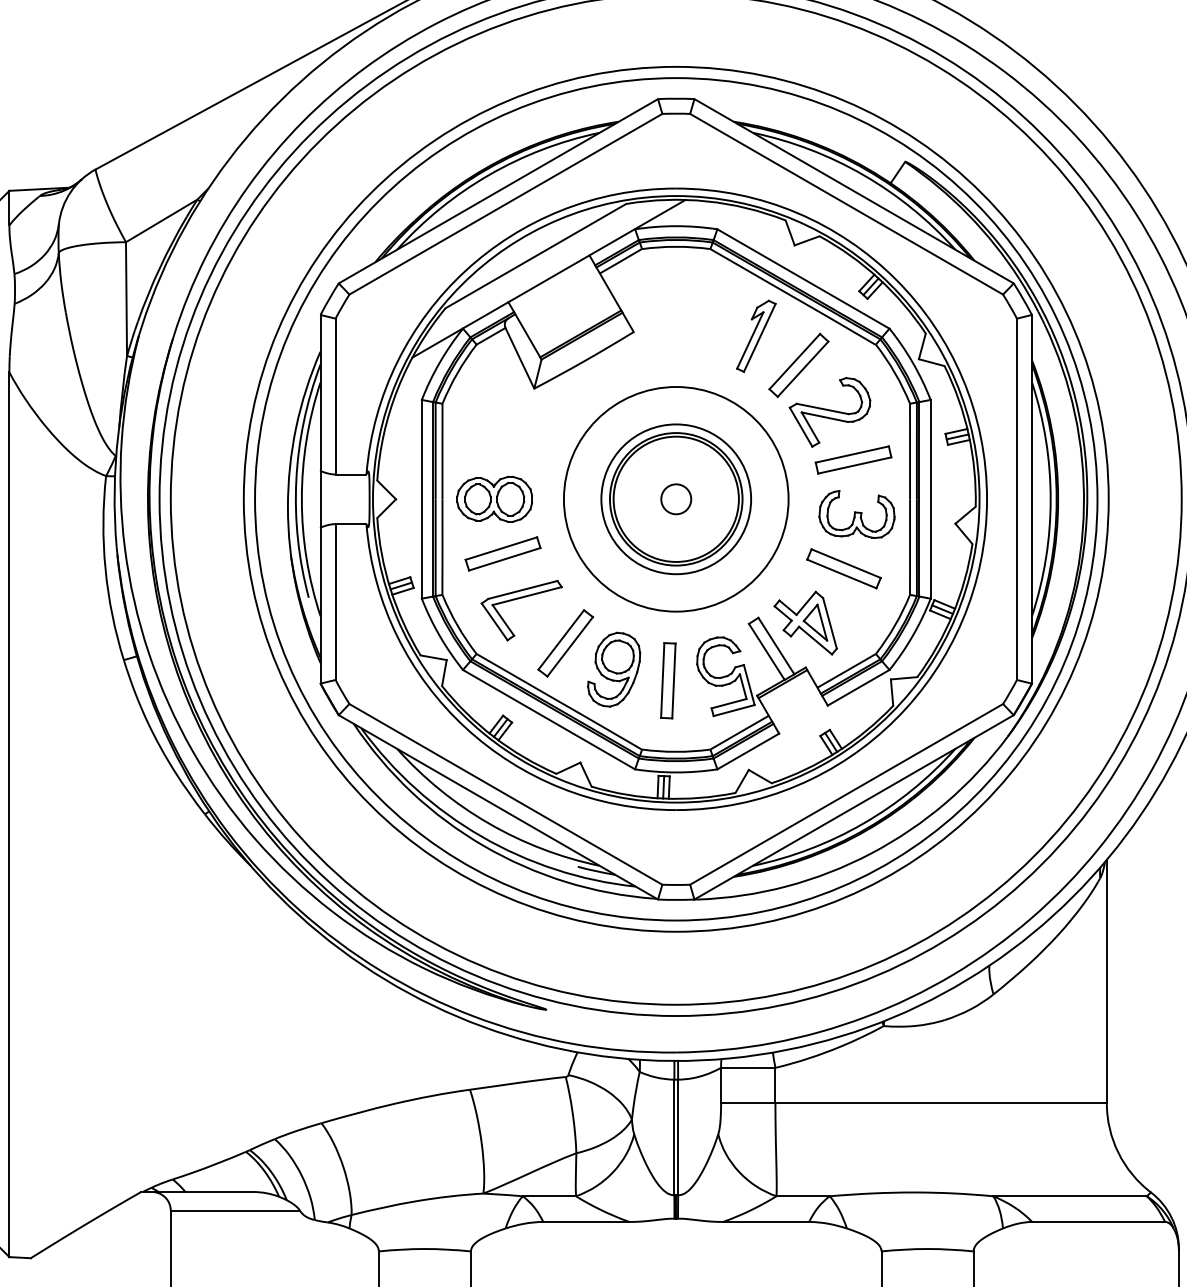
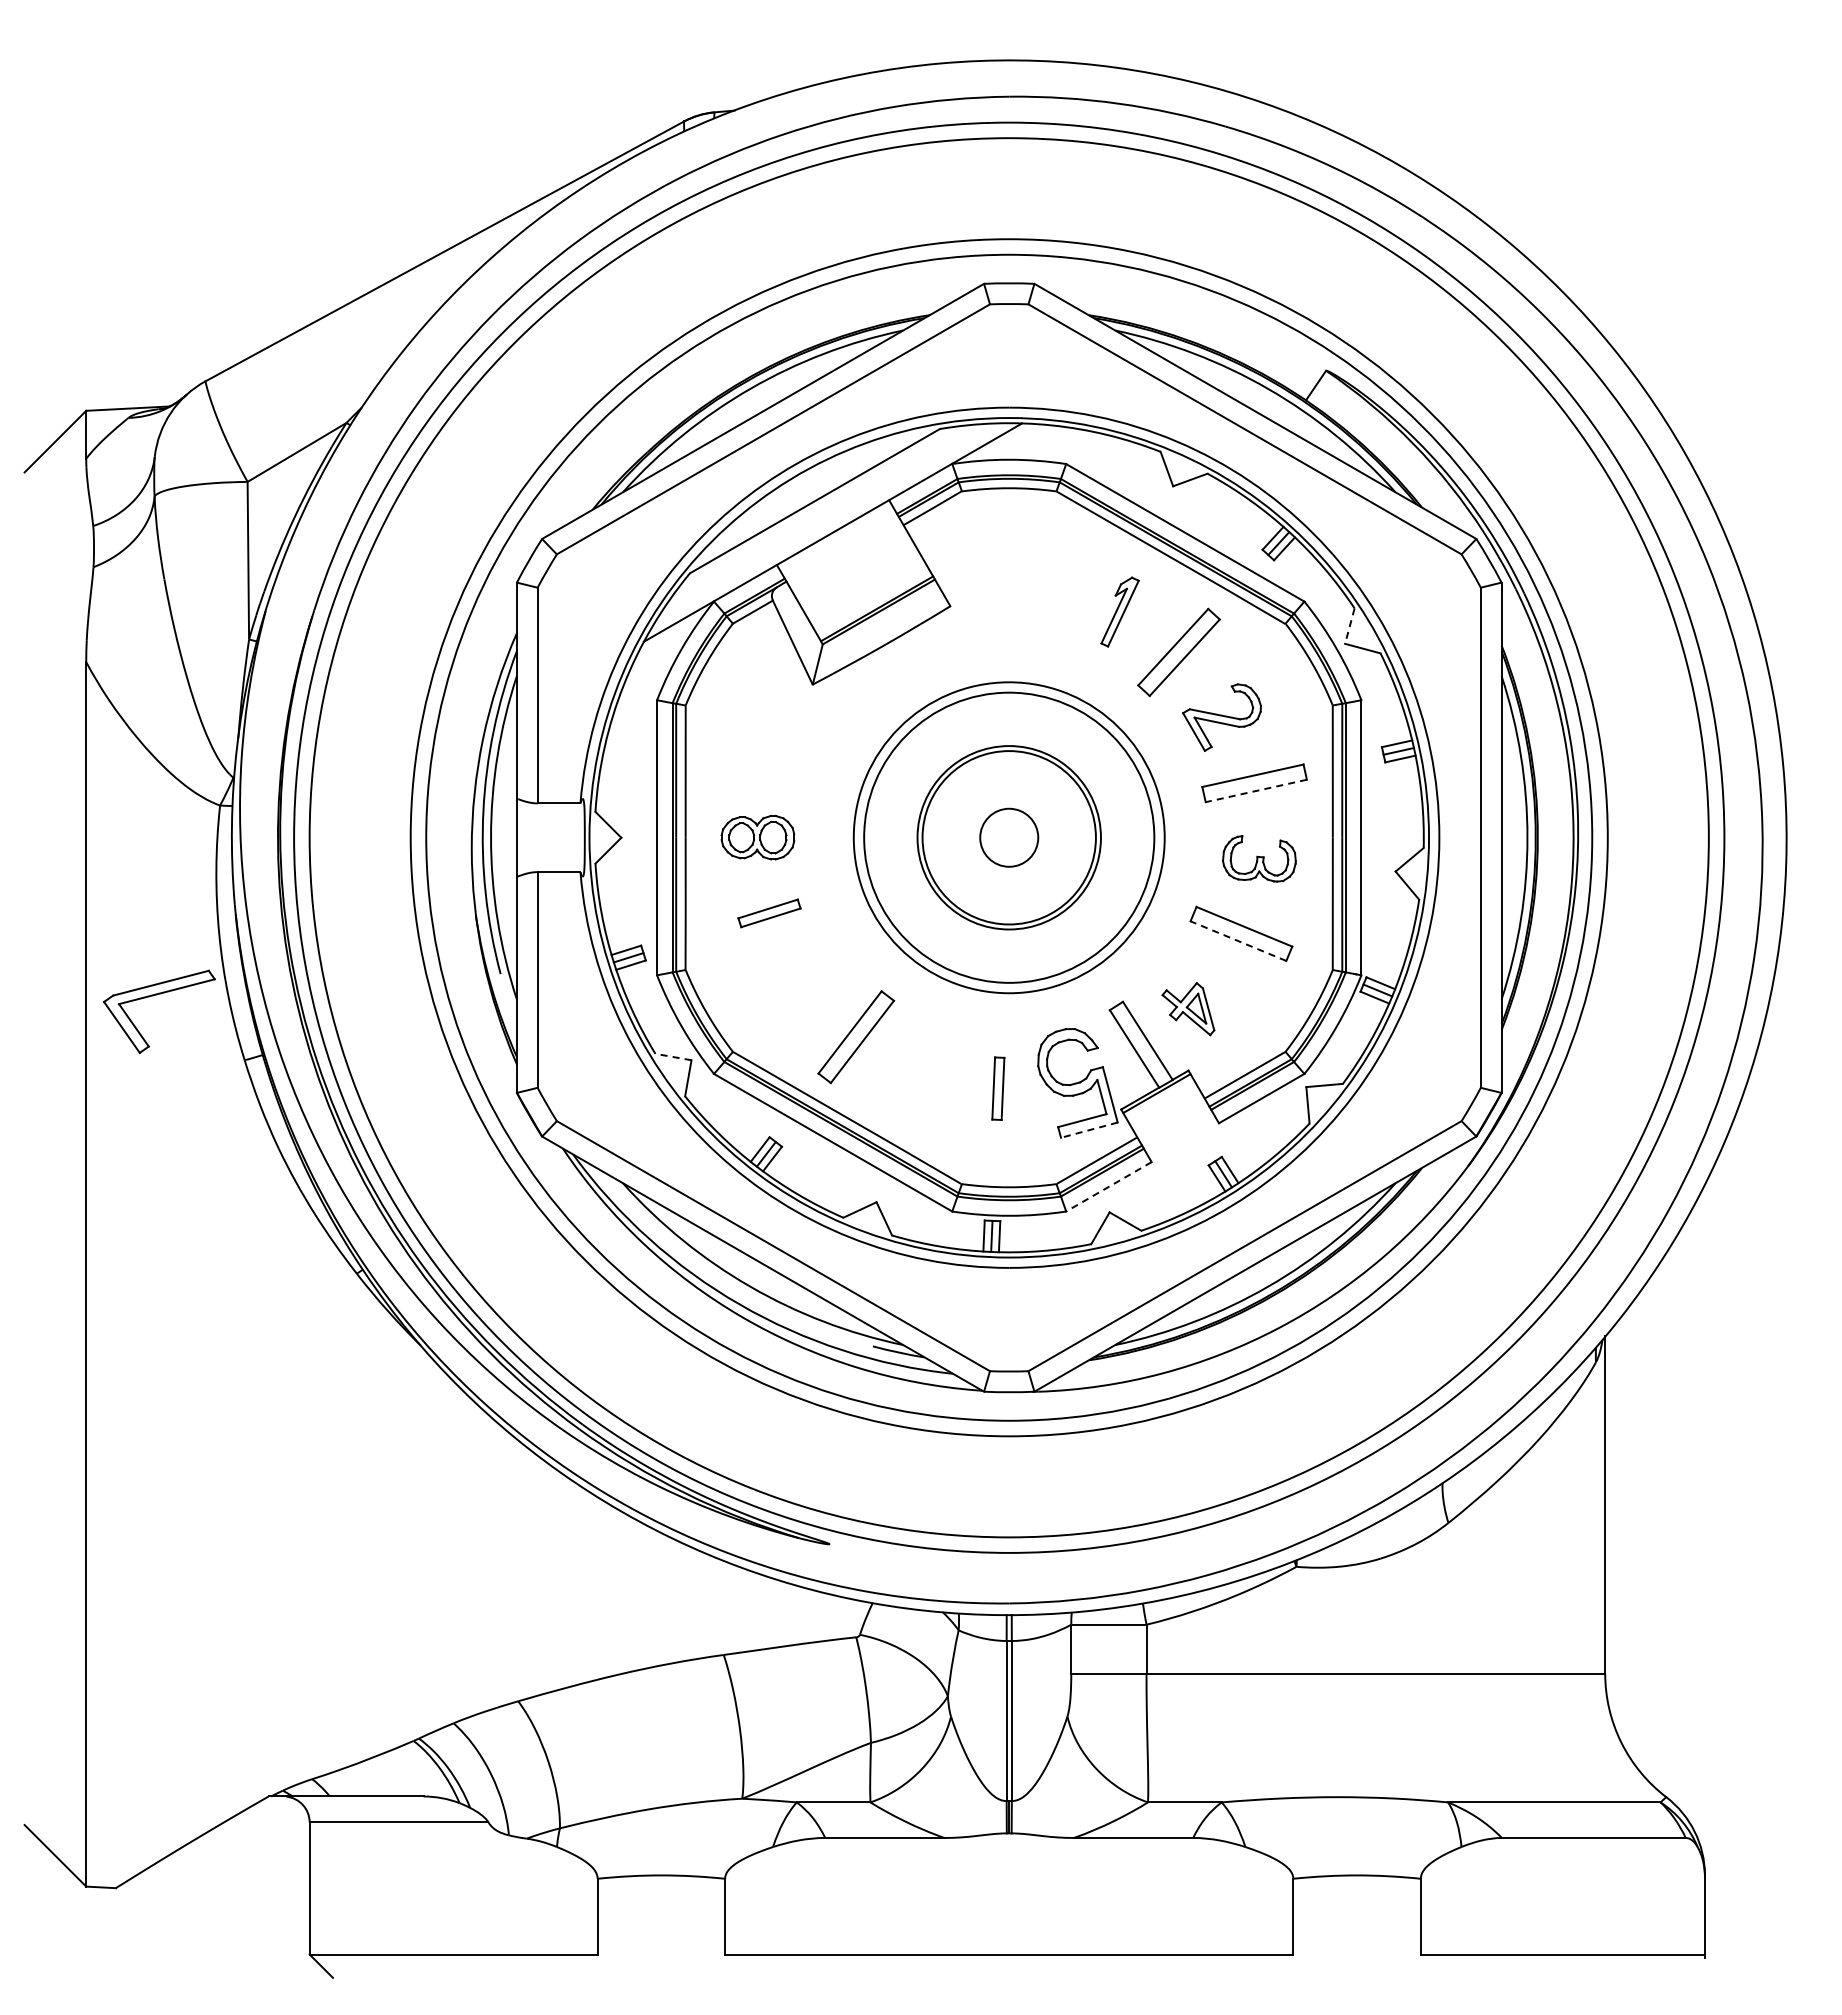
part: (755, 335) -> (1119, 611), size x0.7
line: (922, 346) -> (1349, 626), solid -> dashed
part: (829, 412) -> (1221, 717), size x0.7
line: (854, 465) -> (1256, 790), solid -> dashed
part: (494, 499) -> (757, 837), size x0.7
circle: (675, 499) -> (1008, 837), size x1.4
circle: (675, 499) -> (1008, 837), size x1.4
part: (857, 514) -> (1259, 858), size x0.7
part: (503, 554) -> (769, 913), size x0.6
line: (841, 574) -> (1238, 941), solid -> dashed
part: (517, 599) -> (153, 996), moved
part: (805, 622) -> (1188, 1008), size x0.6
line: (433, 657) -> (673, 1056), solid -> dashed
part: (614, 669) -> (923, 1073), removed
part: (668, 680) -> (998, 1088), size x0.6
line: (733, 710) -> (1088, 1130), solid -> dashed
line: (747, 751) -> (1108, 1187), solid -> dashed

